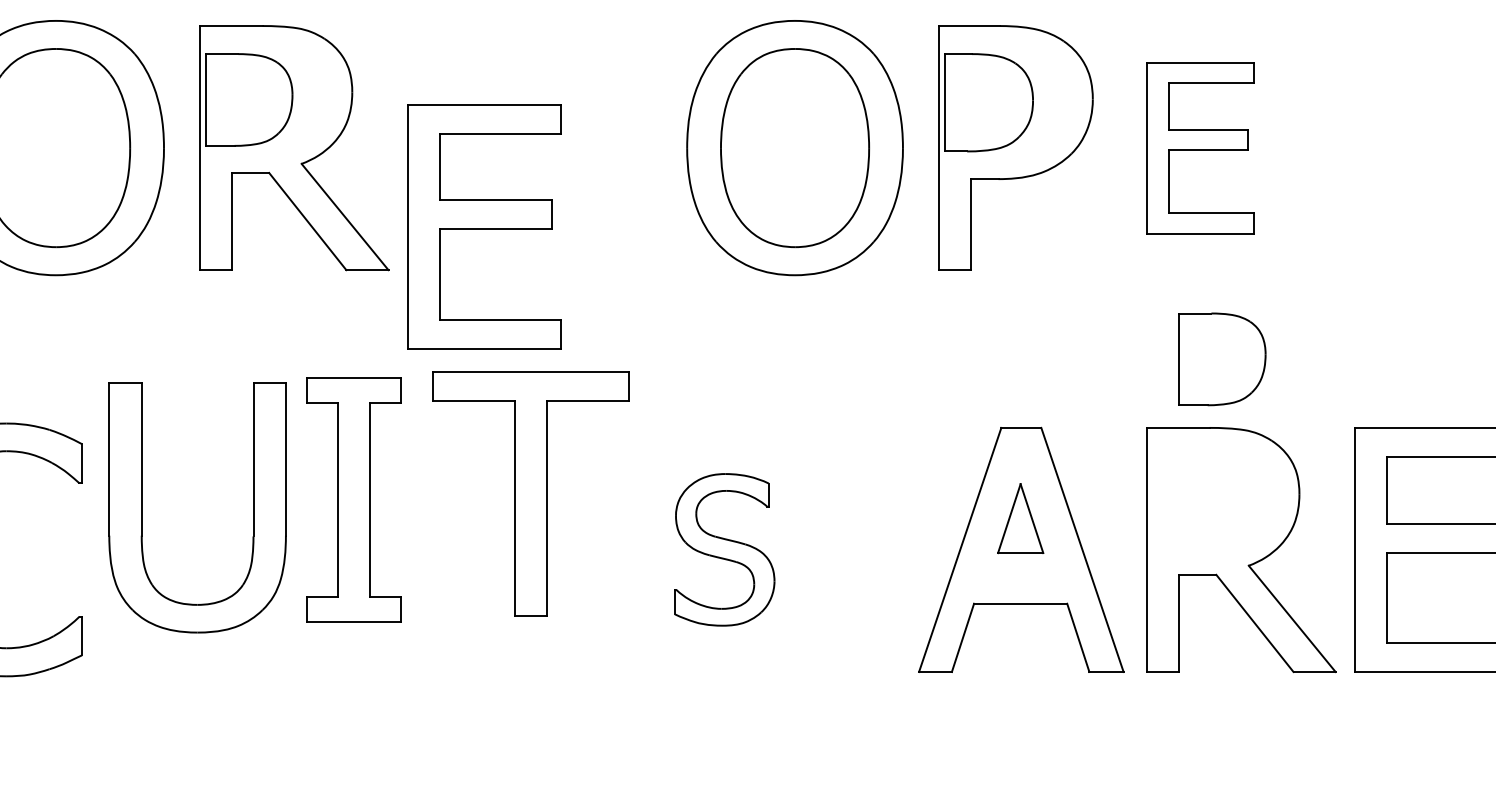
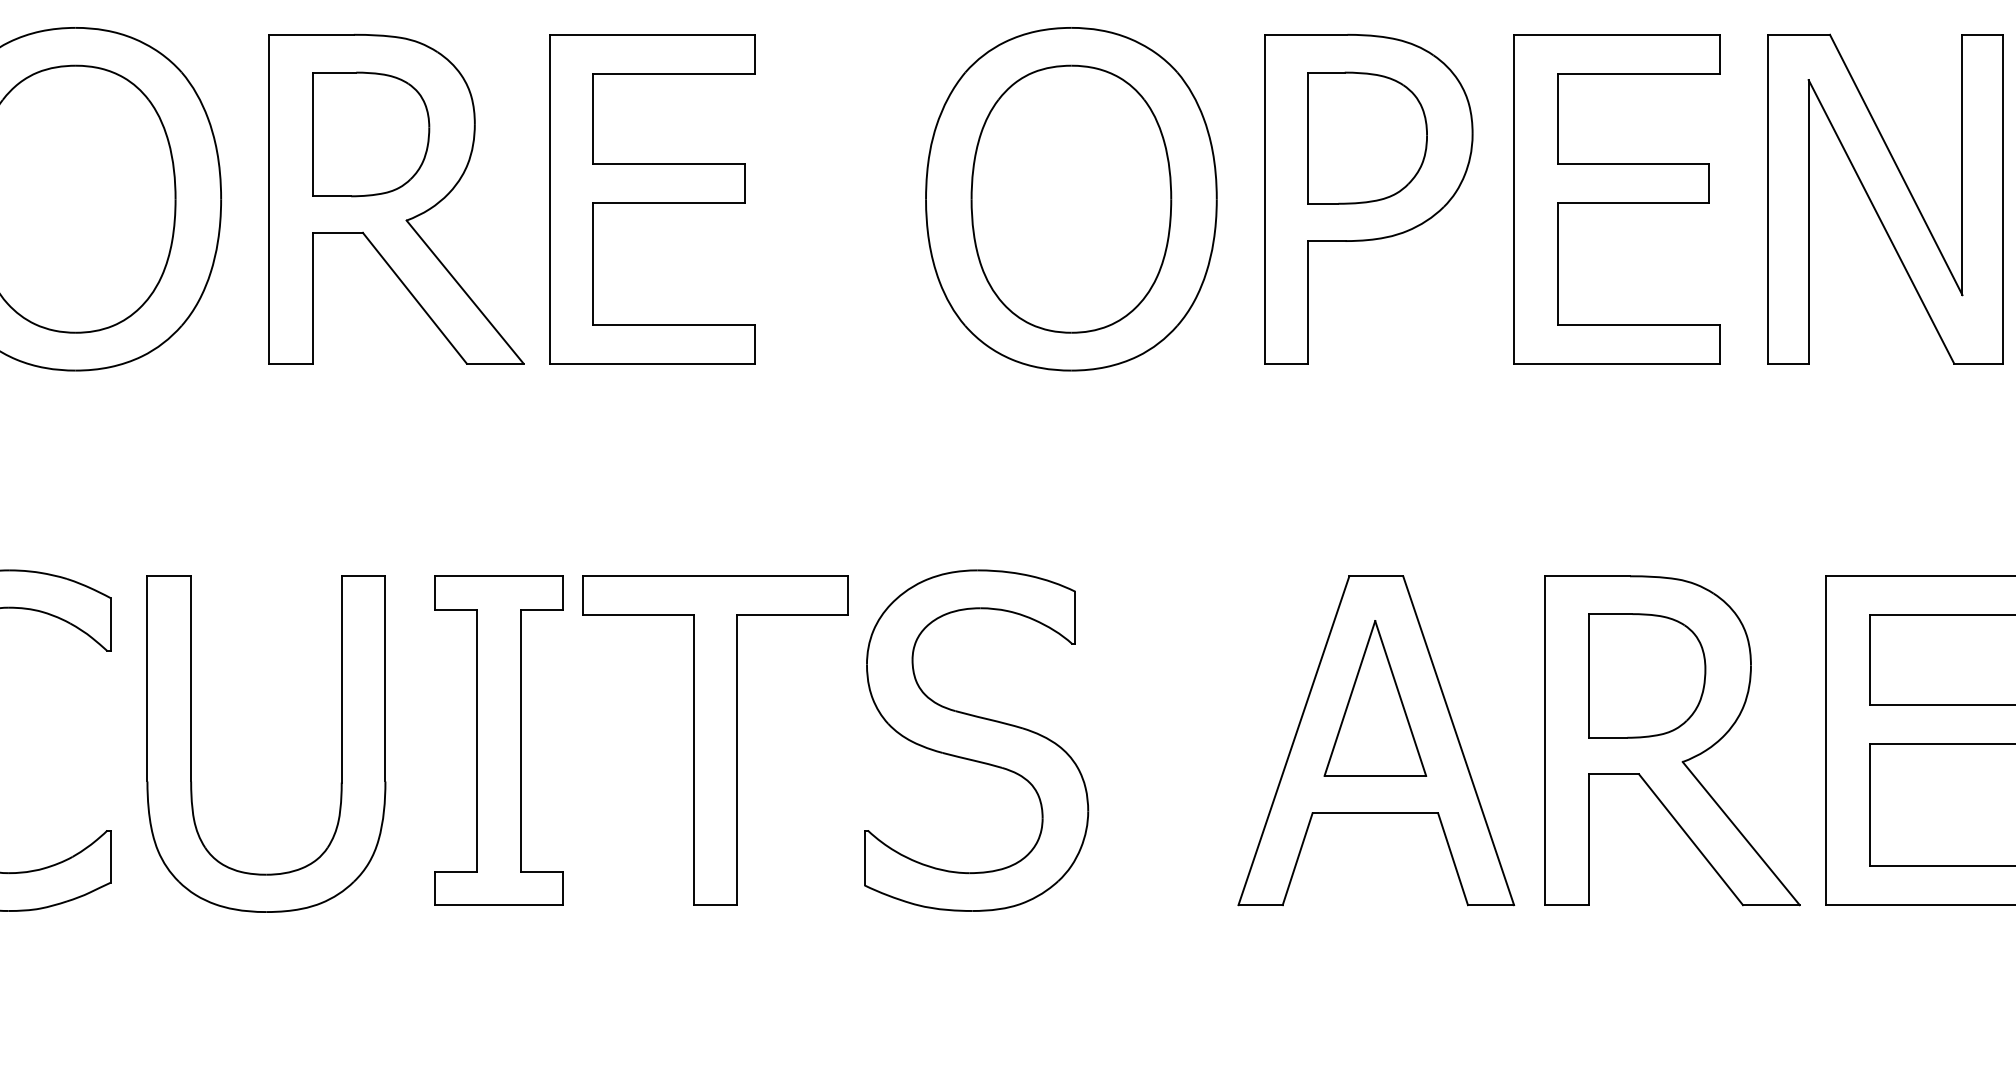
part: (249, 100) -> (371, 134), moved
part: (988, 102) -> (1367, 137), moved
part: (1399, 147) -> (1885, 198), added
part: (1199, 148) -> (1616, 199), size x1.43
part: (484, 226) -> (652, 199), moved
part: (1222, 359) -> (1647, 675), moved
part: (530, 494) -> (715, 740), moved
part: (353, 500) -> (498, 740), moved
part: (141, 507) -> (191, 743), moved
part: (1020, 518) -> (1375, 698), size x1.67
part: (724, 549) -> (976, 740), size x1.67

